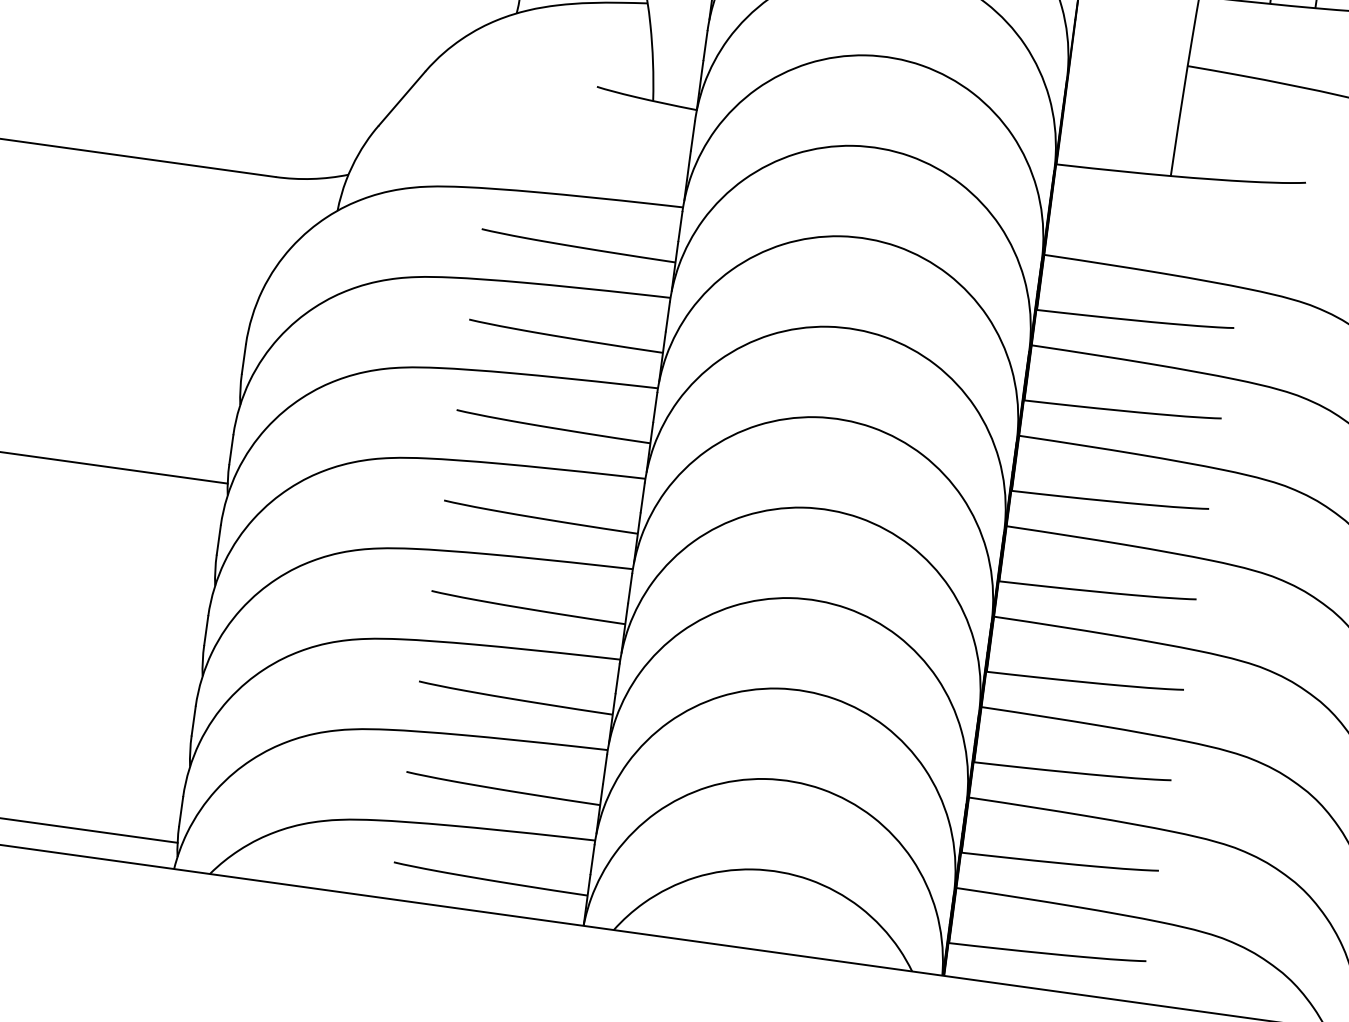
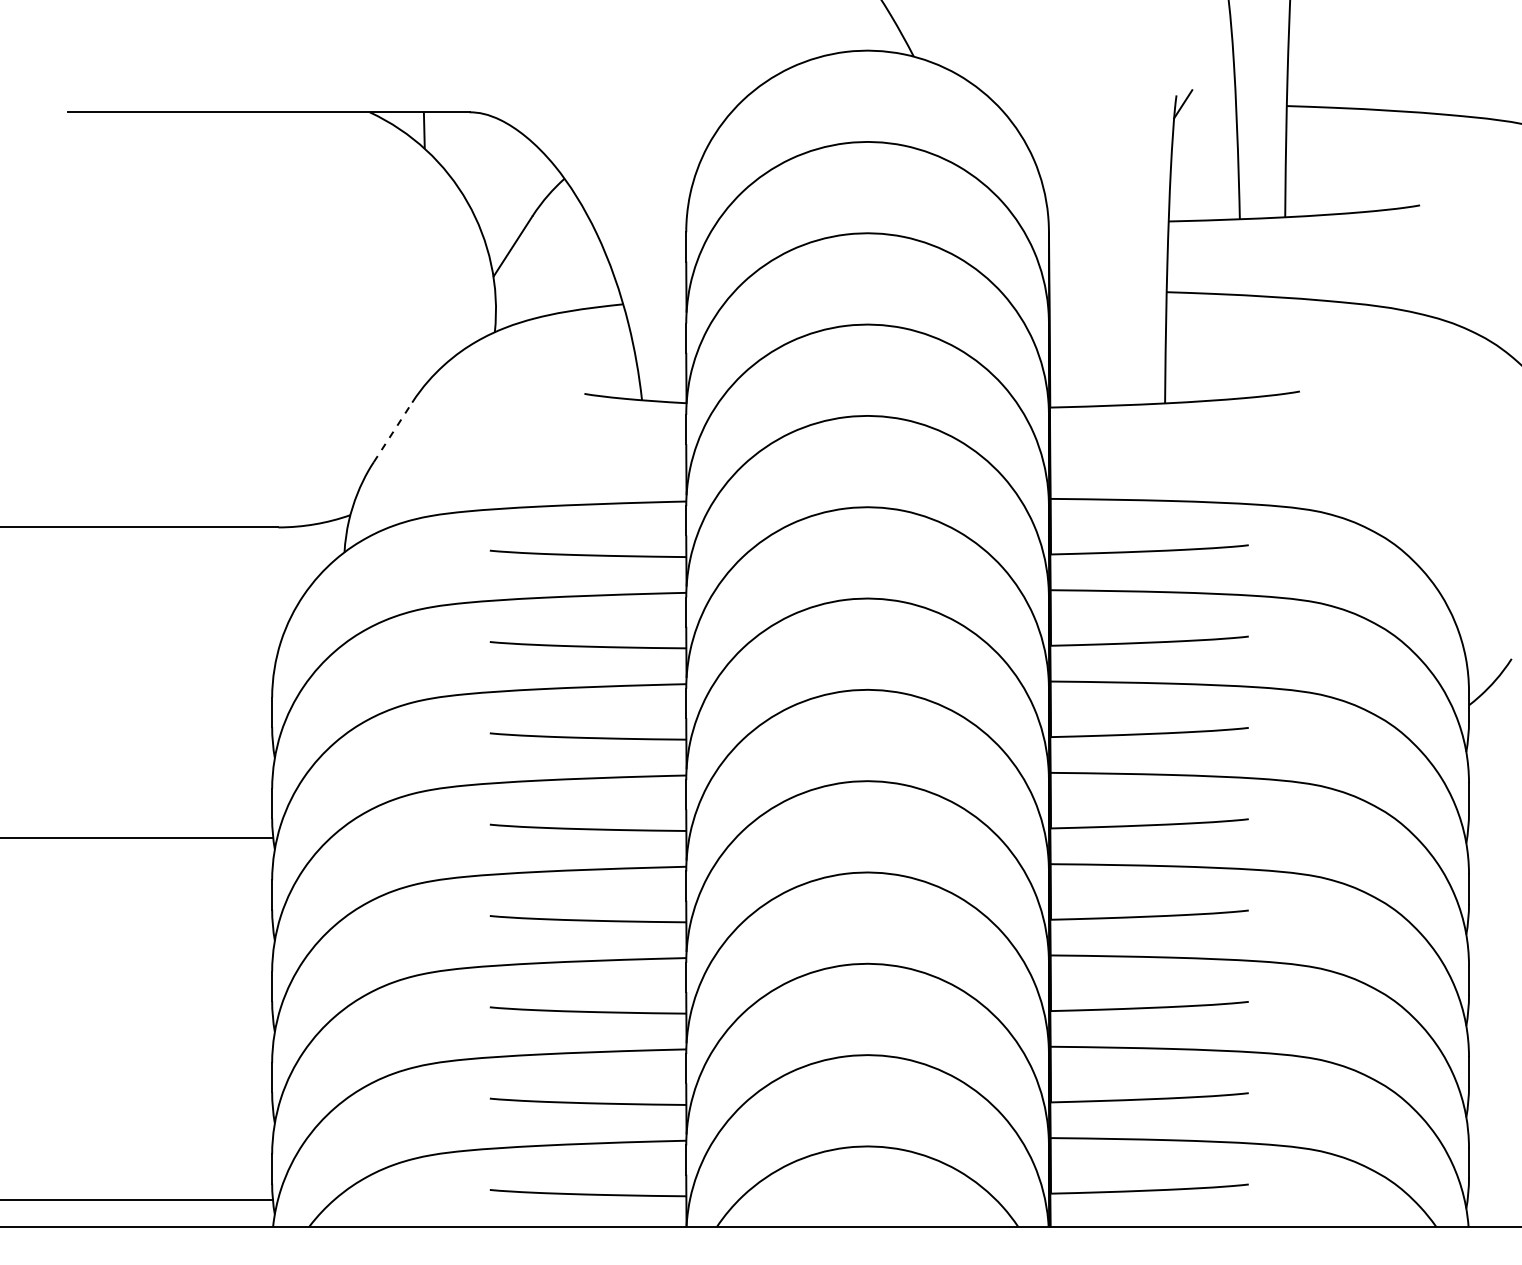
line: (402, 97) -> (393, 431), solid -> dashed

